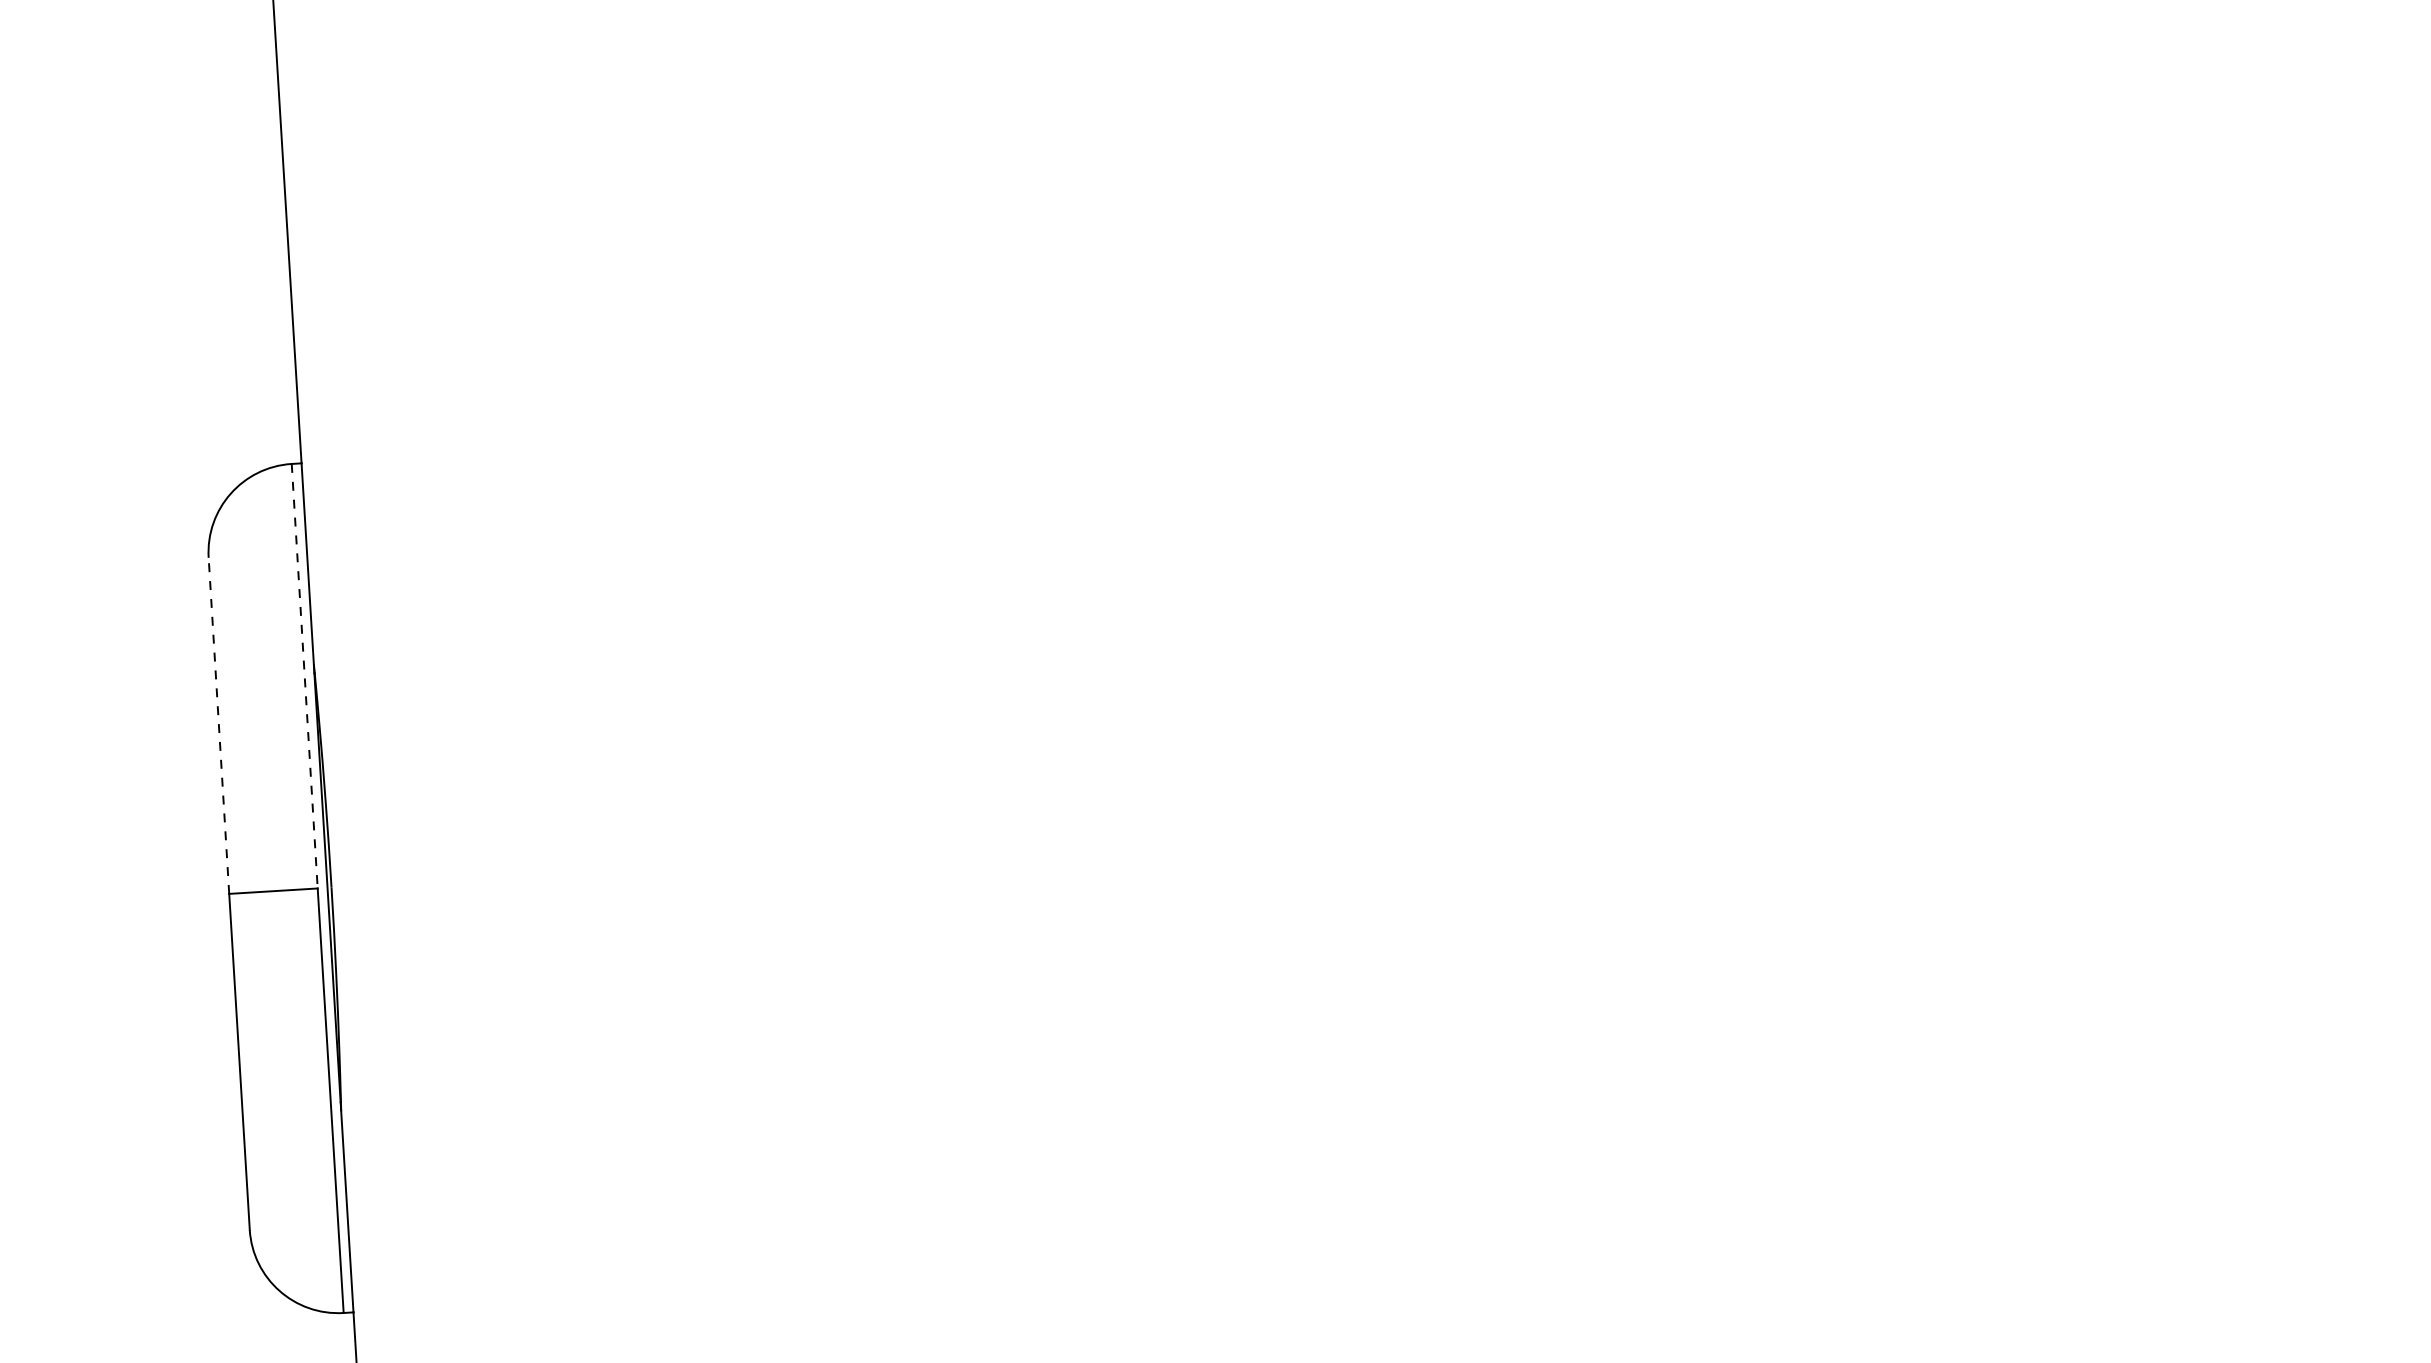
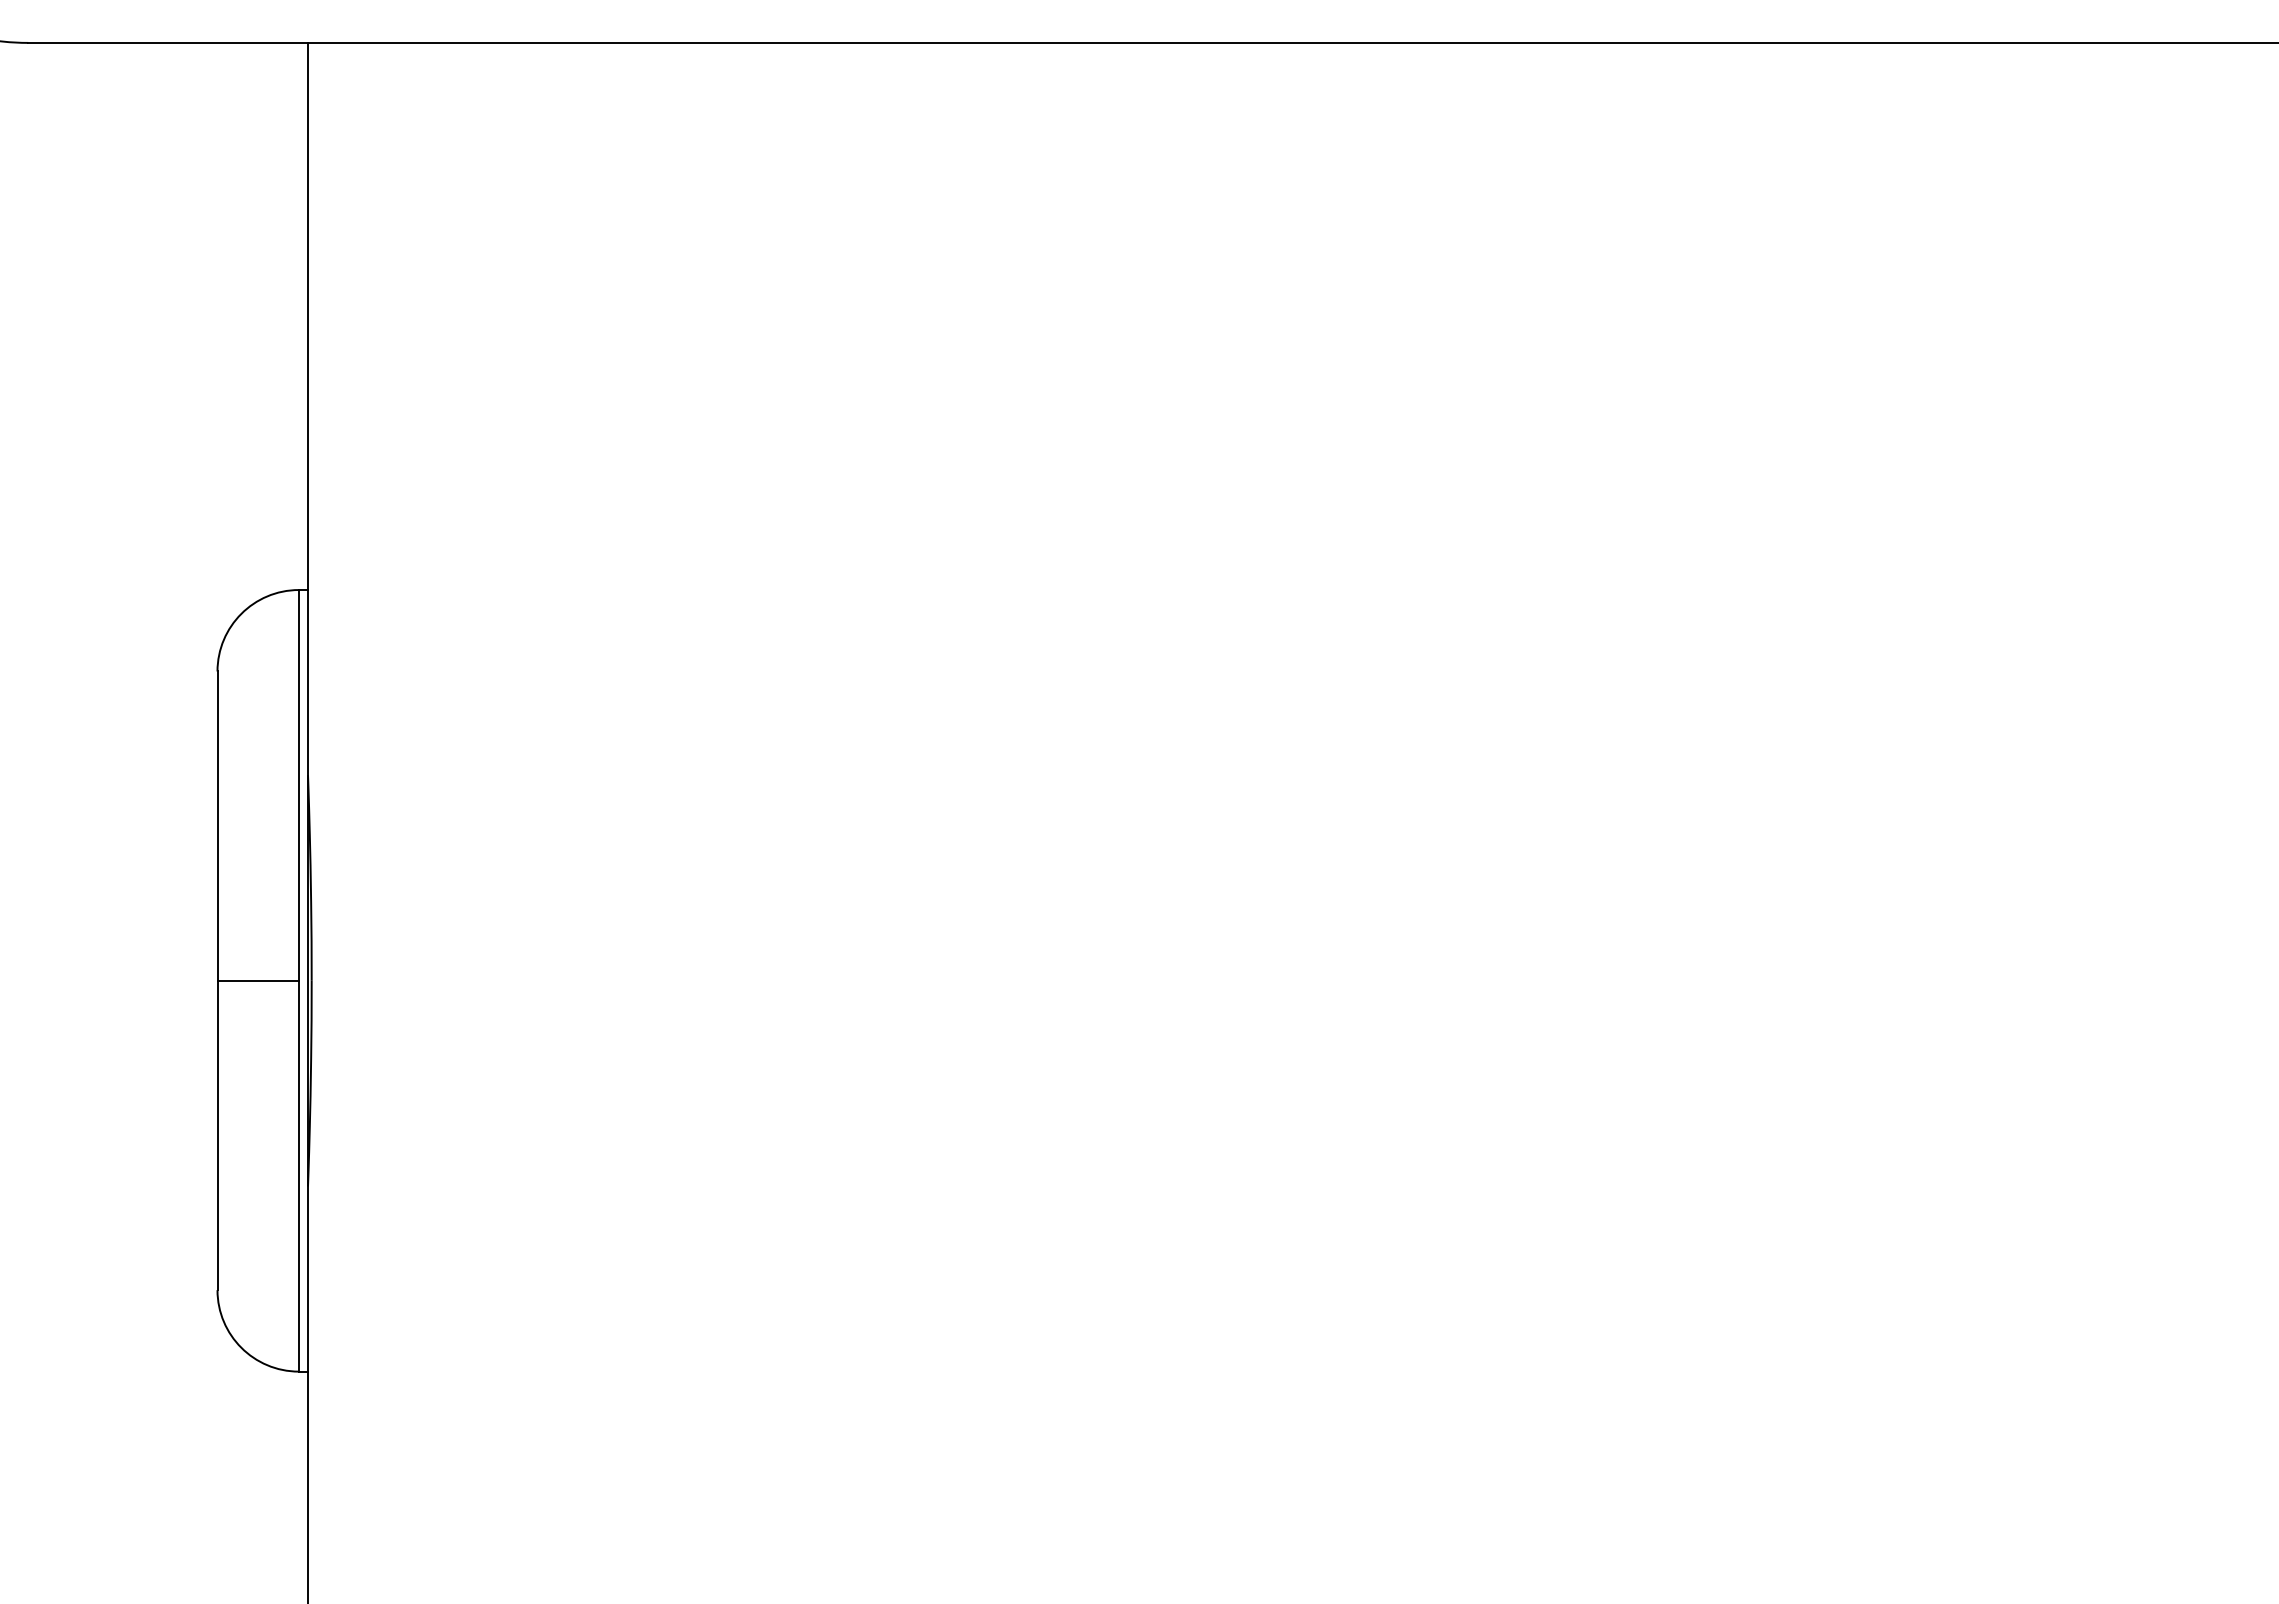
line: (304, 676) -> (298, 785), dashed -> solid
line: (218, 726) -> (217, 826), dashed -> solid

